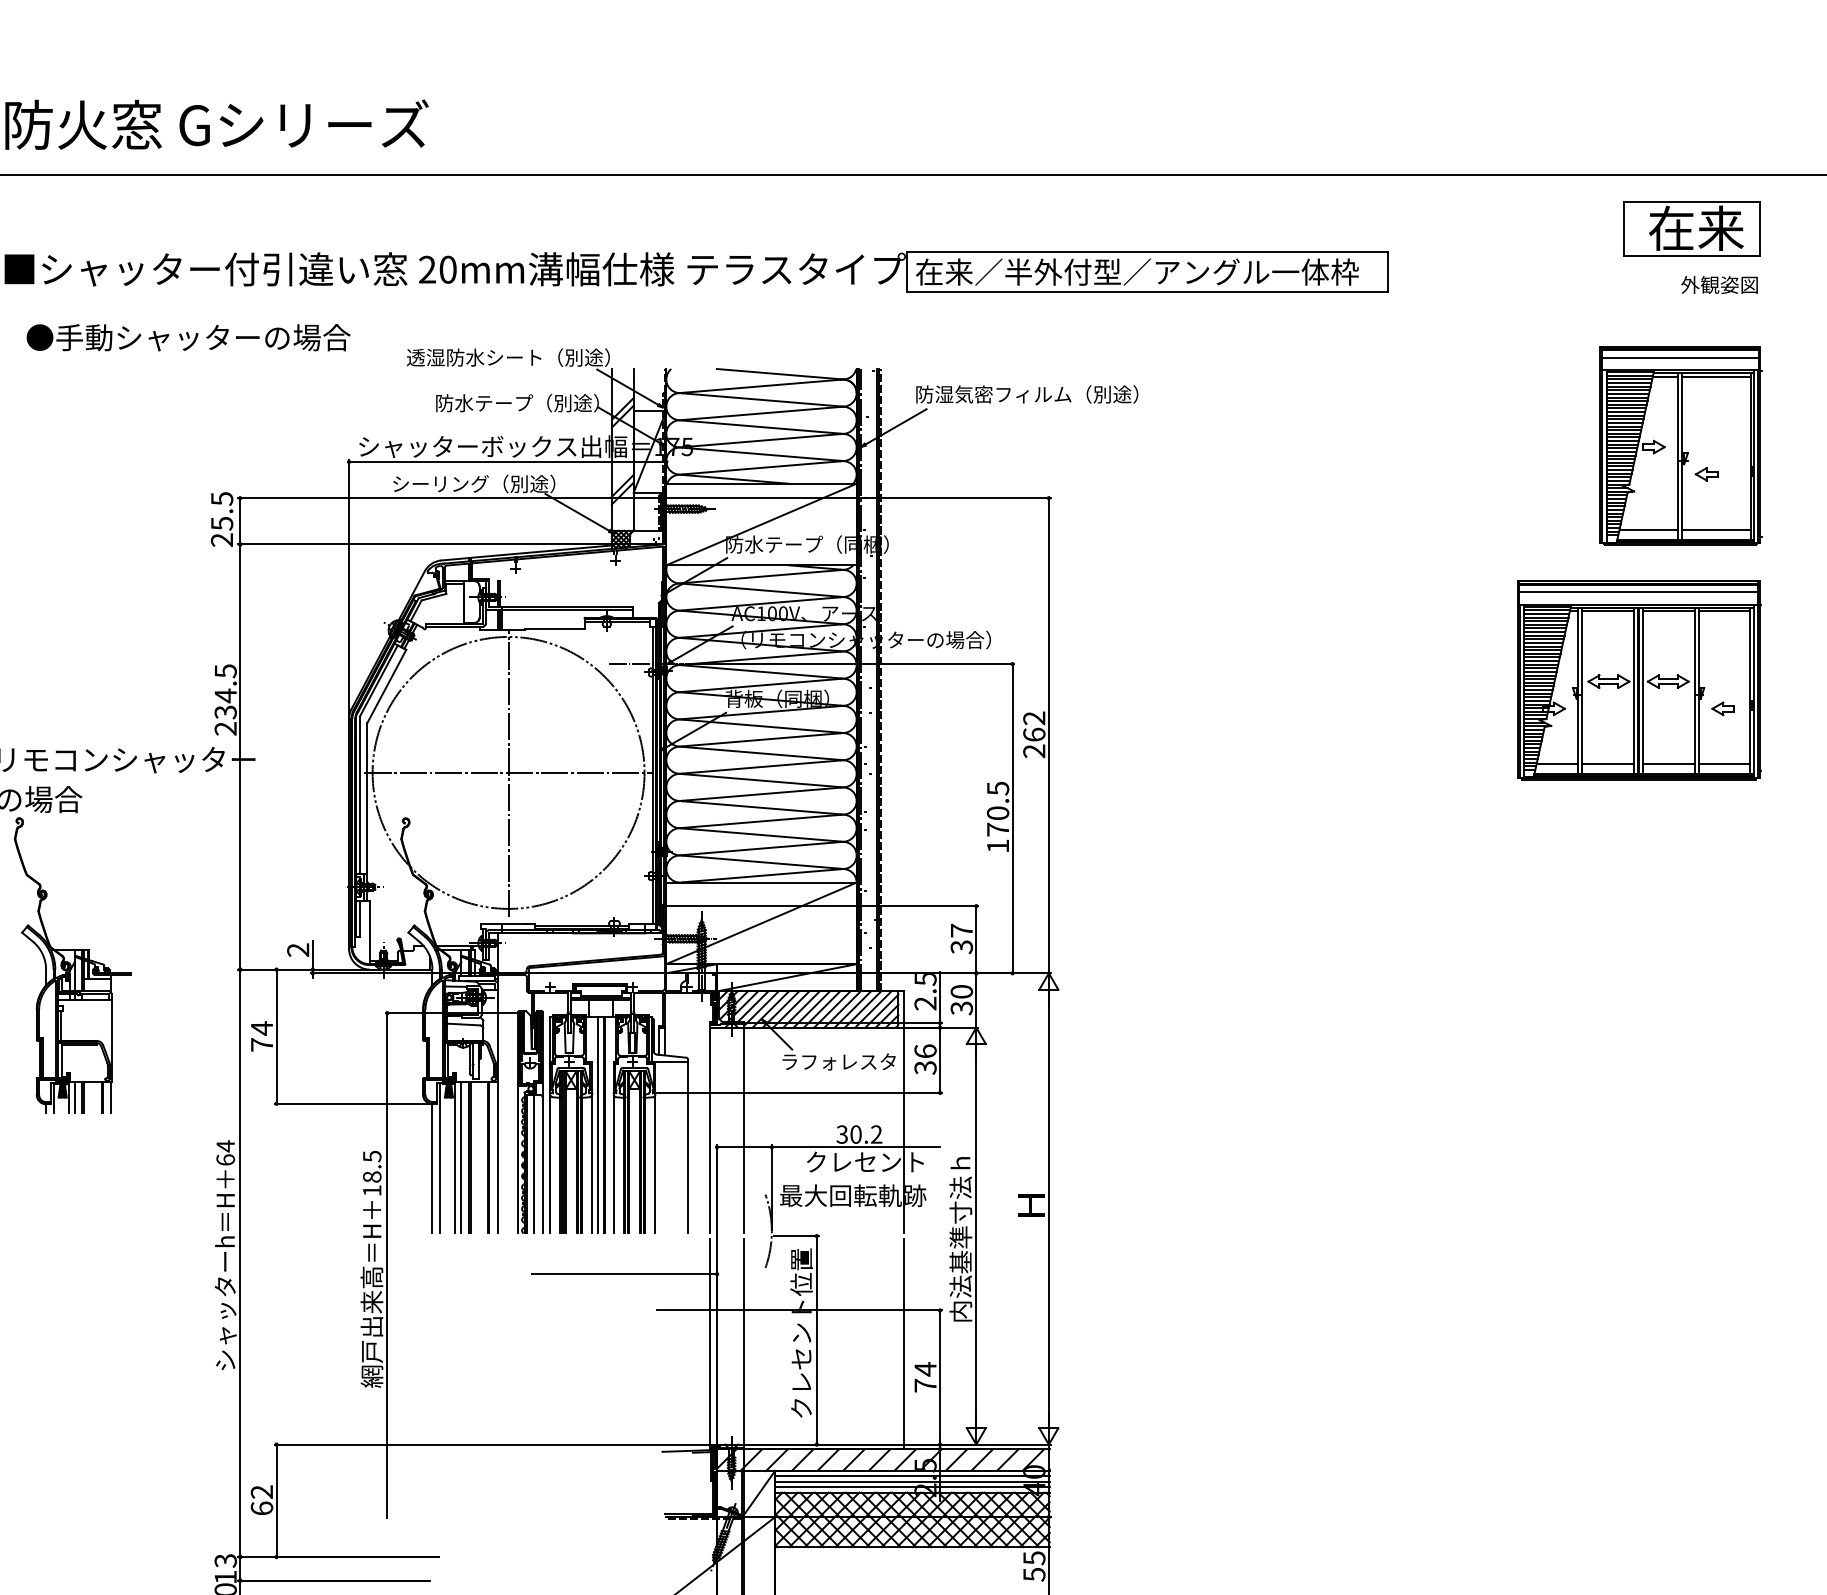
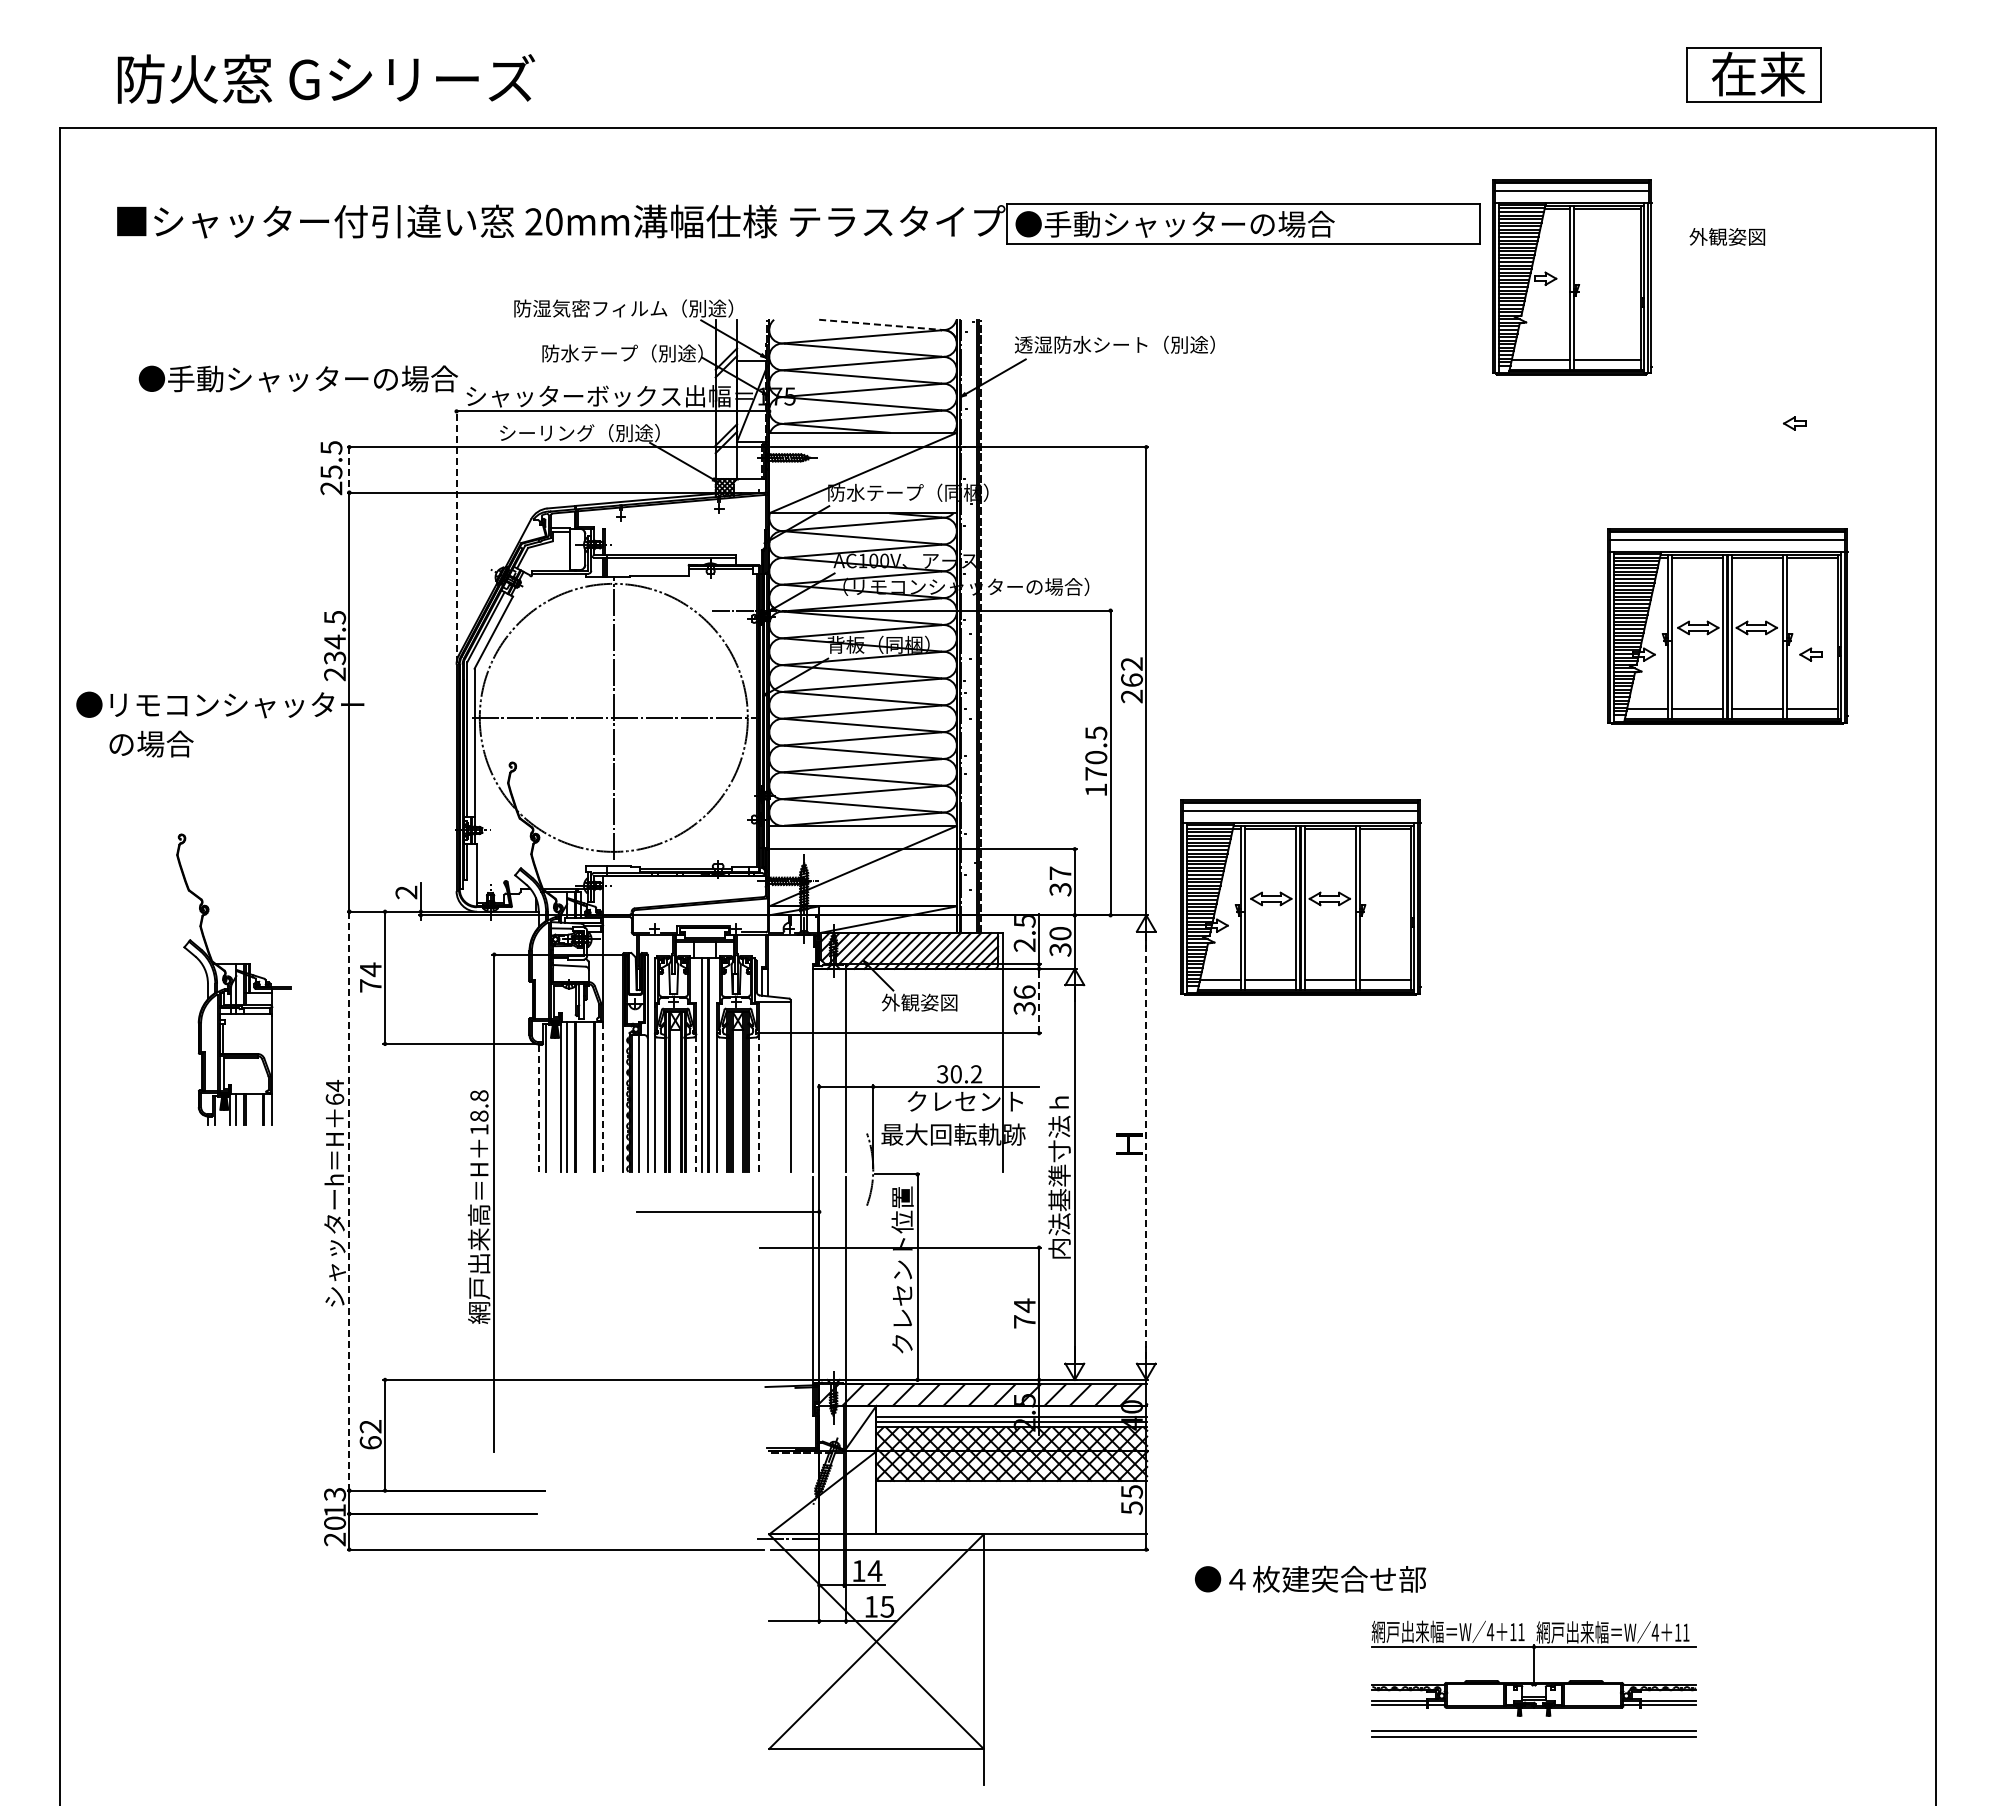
part: (1691, 228) -> (1753, 74), moved
text: (1137, 271) -> (1233, 223), 在来／半外付型／アングル一体枠 -> ●手動シャッターの場合
text: (1719, 284) -> (1727, 236), moved
text: (187, 337) -> (297, 378), moved
text: (518, 357) -> (623, 308), 透湿防水シート（別途） -> 防湿気密フィルム（別途）
line: (779, 373) -> (880, 324), solid -> dashed
text: (1026, 394) -> (1124, 344), 防湿気密フィルム（別途） -> 透湿防水シート（別途）
part: (1681, 445) -> (1572, 277), moved
line: (240, 520) -> (349, 469), solid -> dashed
line: (348, 588) -> (456, 536), solid -> dashed
part: (1205, 955) -> (1300, 897), added
part: (72, 965) -> (233, 979), moved
line: (940, 1059) -> (1039, 1000), solid -> dashed
text: (838, 1061) -> (938, 1002), ラフォレスタ -> 外観姿図
text: (372, 1156) -> (479, 1095), 18.5 -> 18.8
line: (498, 1157) -> (603, 1096), solid -> dashed
line: (655, 1163) -> (758, 1102), solid -> dashed
line: (592, 1164) -> (696, 1103), solid -> dashed
line: (432, 1169) -> (538, 1108), solid -> dashed
line: (1049, 1208) -> (1146, 1147), solid -> dashed
line: (240, 1262) -> (349, 1200), solid -> dashed
line: (903, 1343) -> (1003, 1280), removed
line: (912, 1476) -> (1011, 1411), removed

